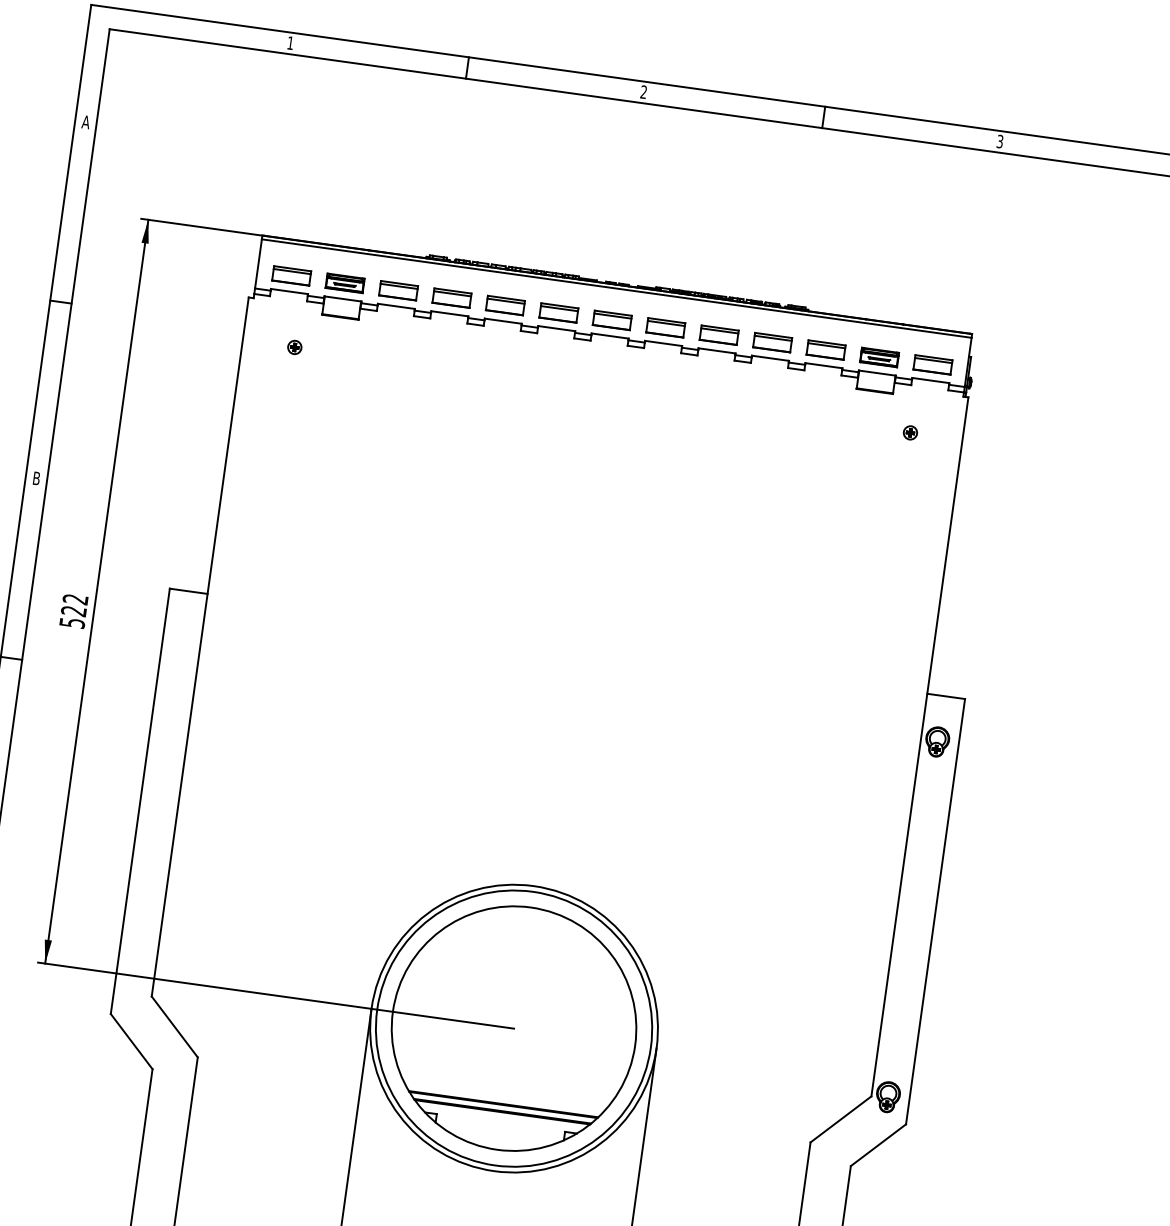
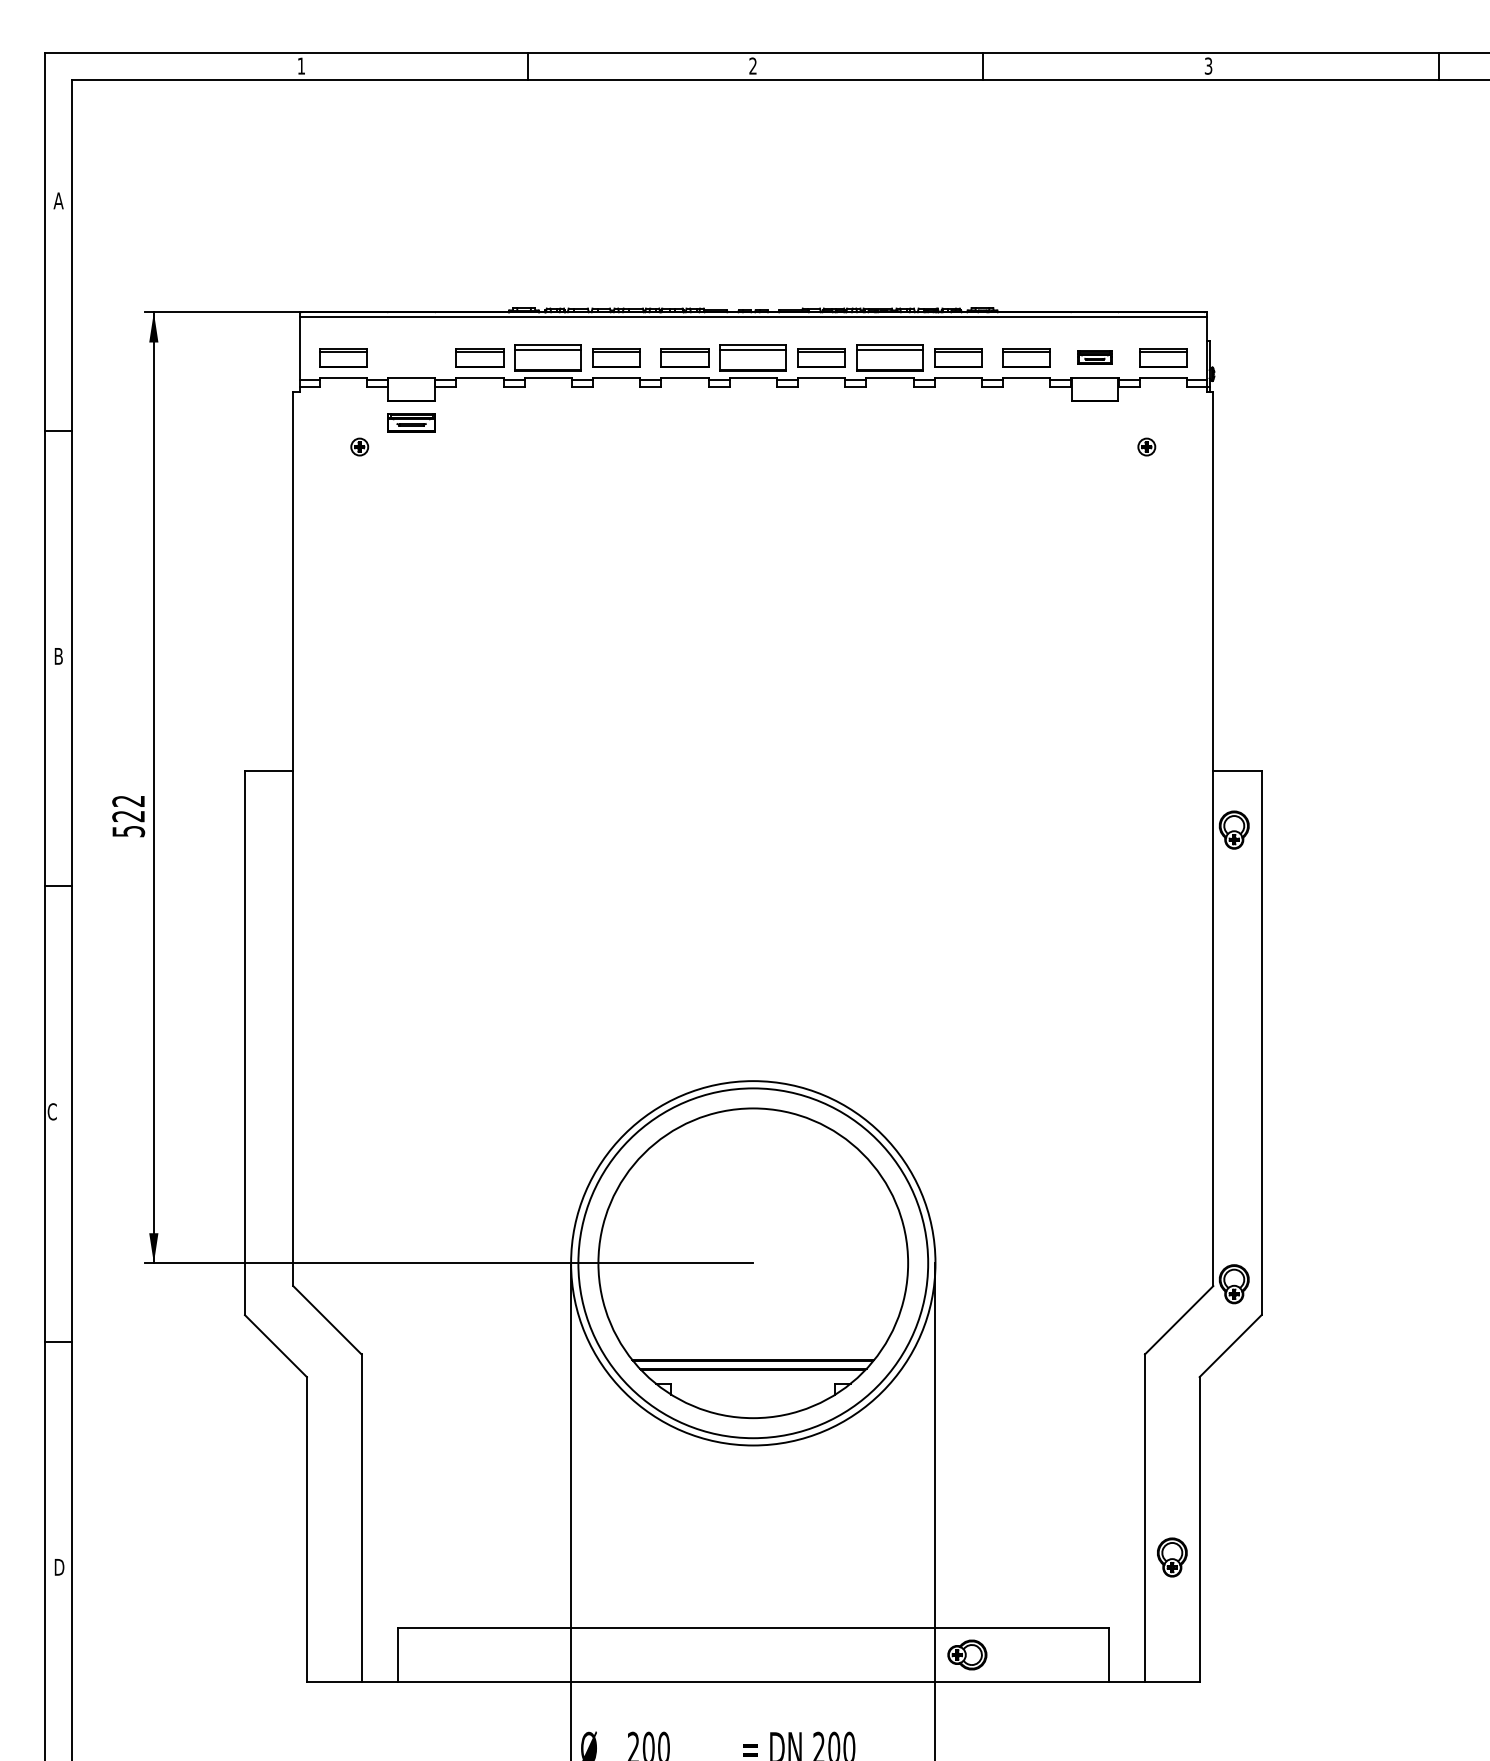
part: (345, 283) -> (411, 422), moved
part: (452, 297) -> (548, 357), size x1.4
part: (612, 320) -> (753, 357), size x1.4
part: (718, 334) -> (889, 357), size x1.4
part: (879, 357) -> (1094, 357), size x0.7

